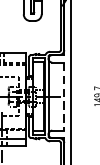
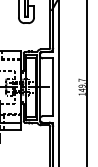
line: (64, 96) -> (53, 87), dashed -> solid

